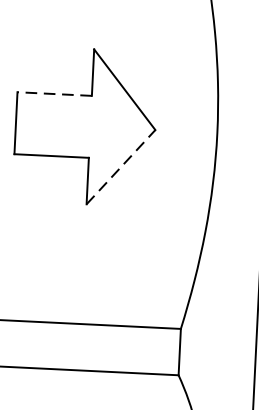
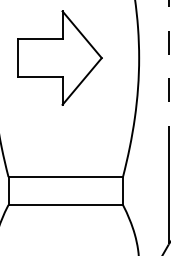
line: (53, 94) -> (39, 39), dashed -> solid
line: (121, 167) -> (82, 81), dashed -> solid

